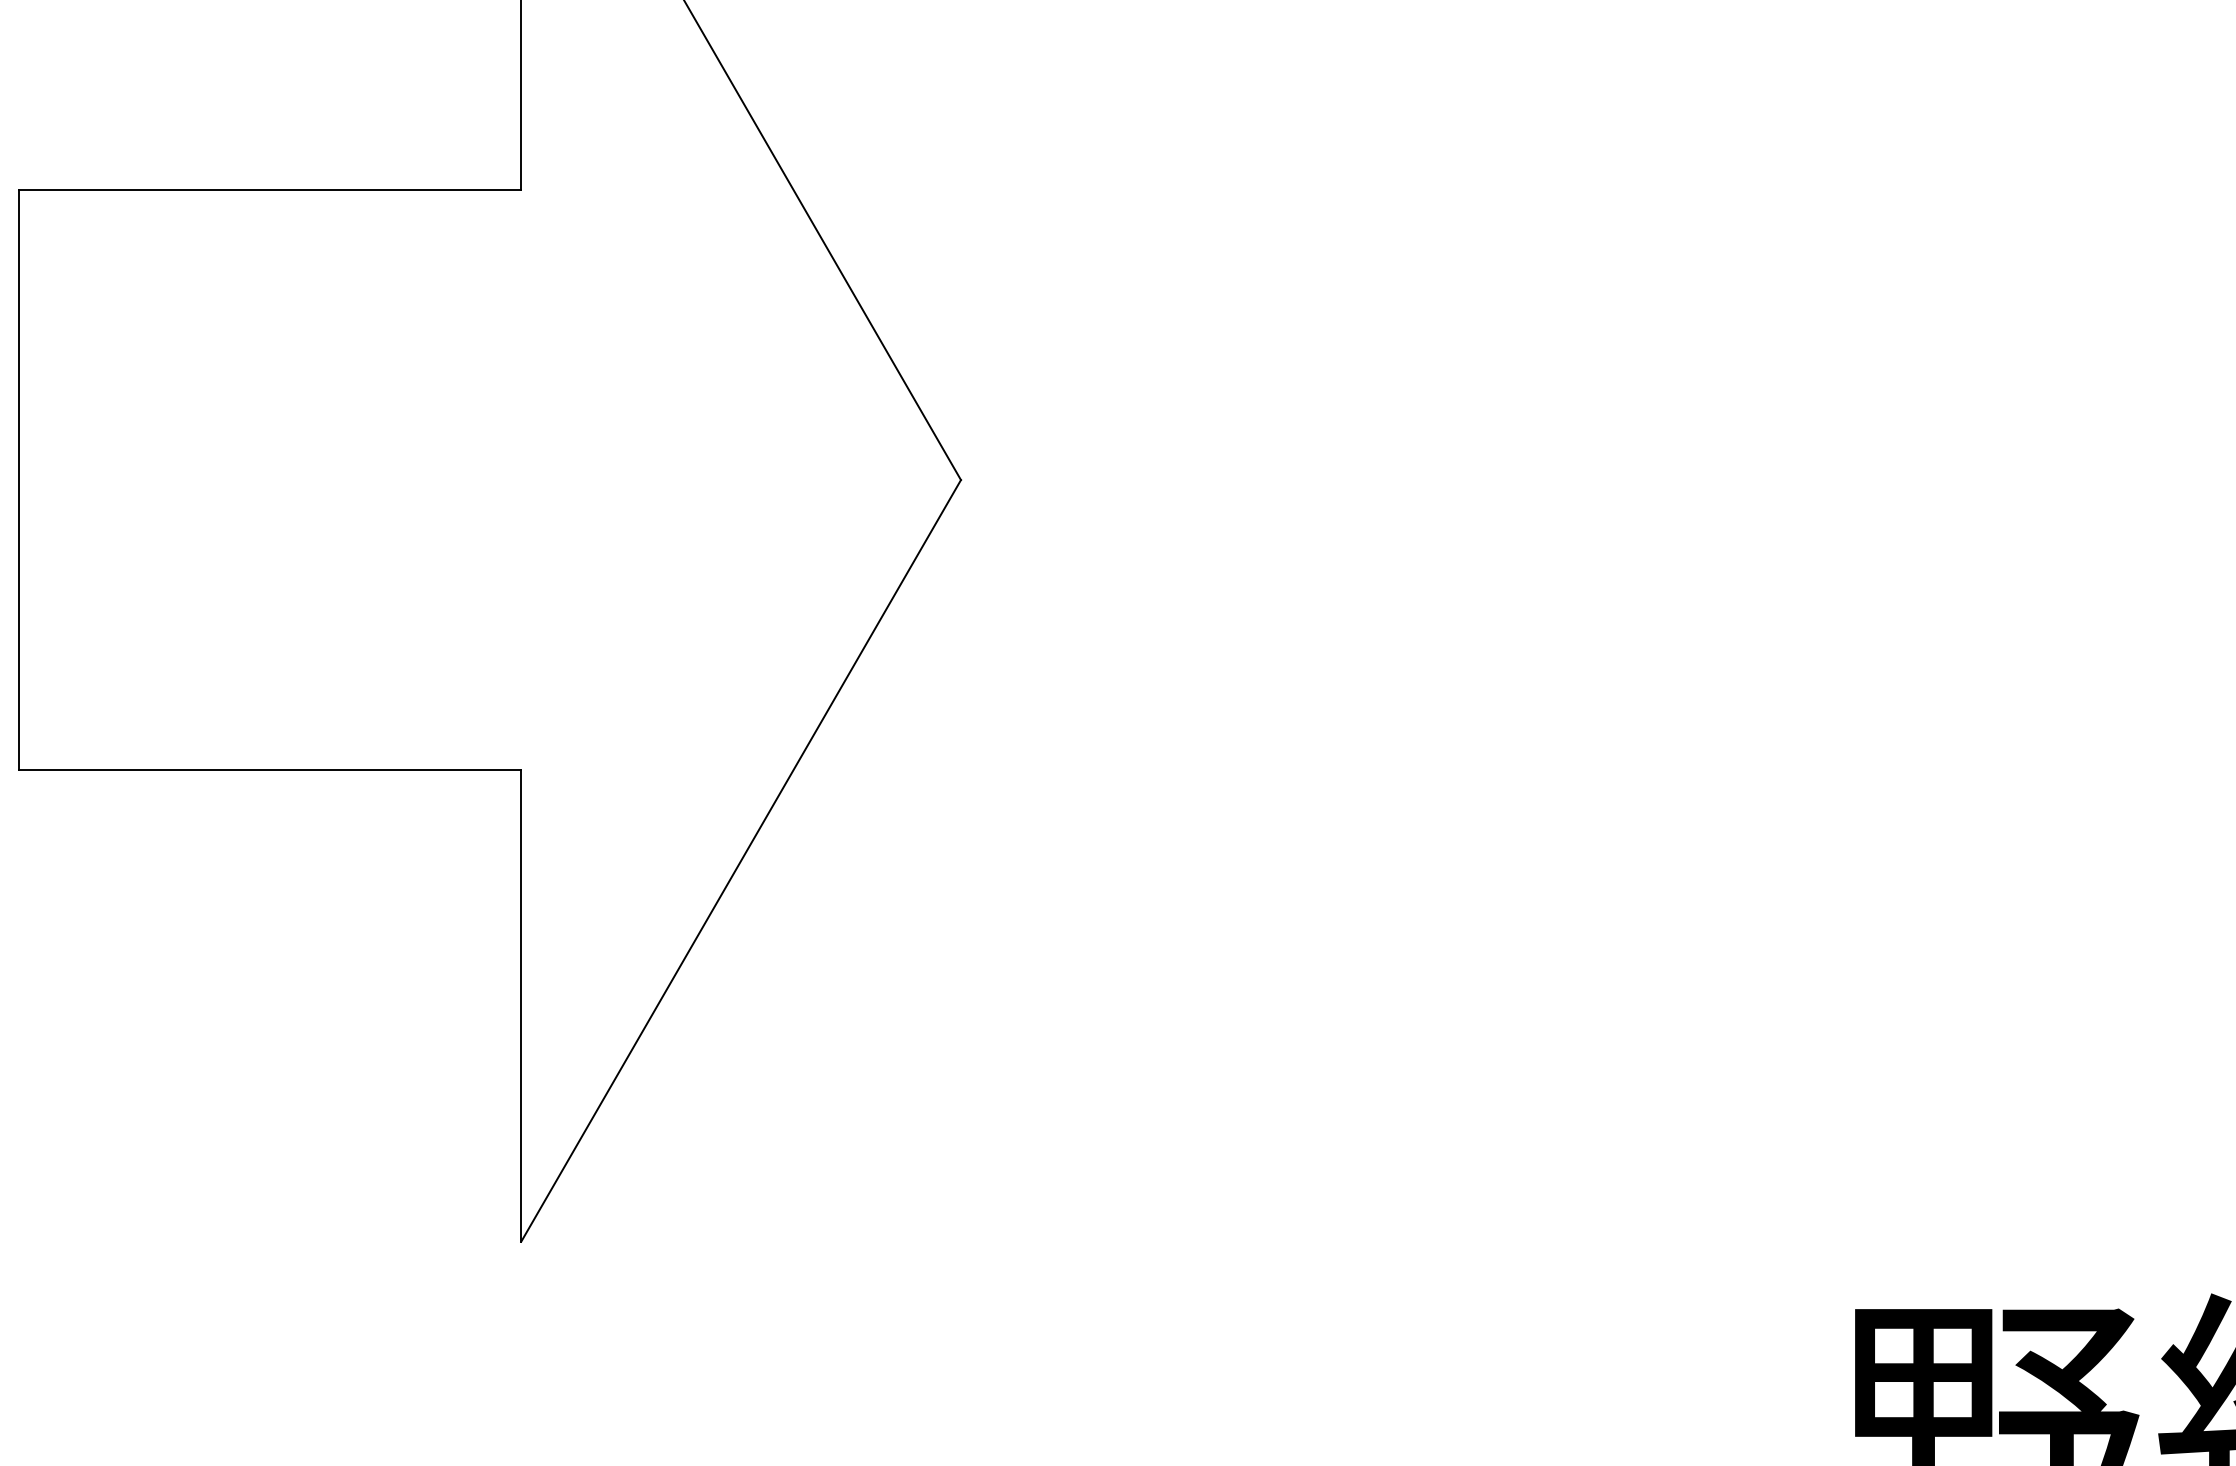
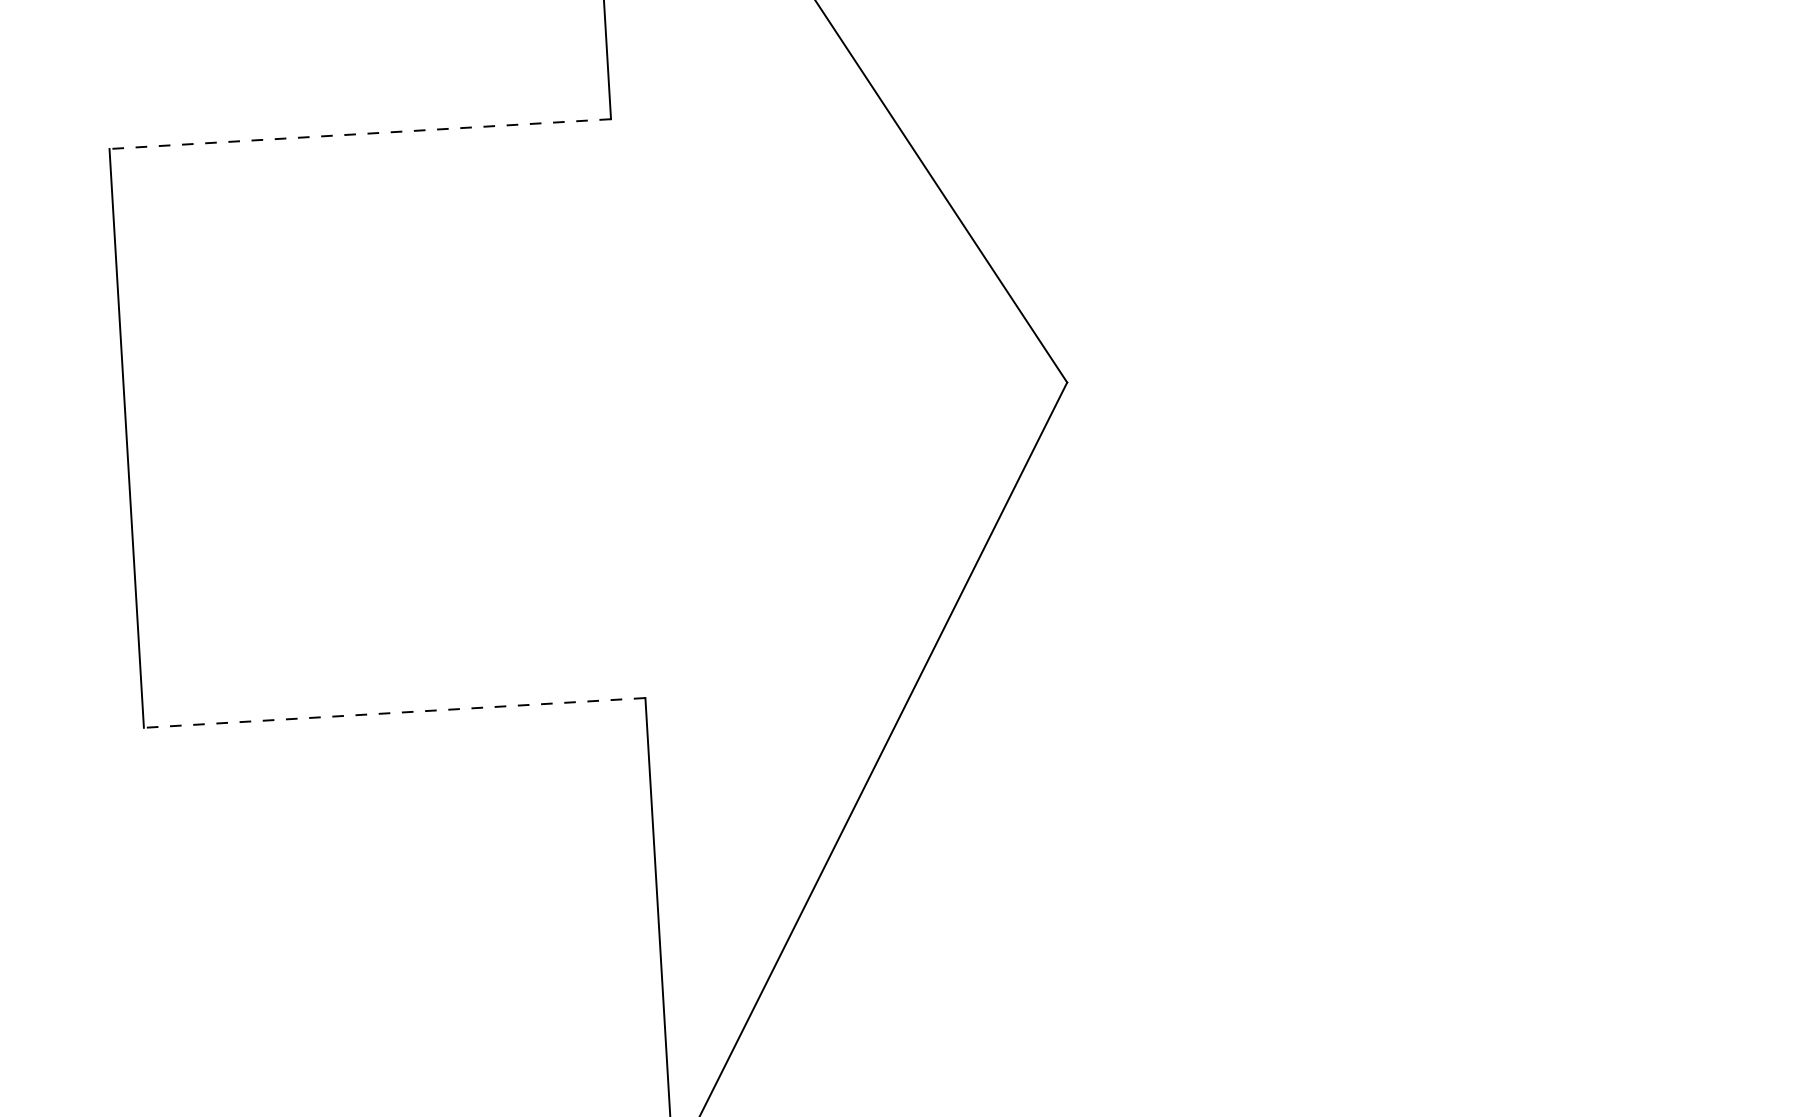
line: (269, 190) -> (359, 134), solid -> dashed
line: (269, 769) -> (394, 712), solid -> dashed

